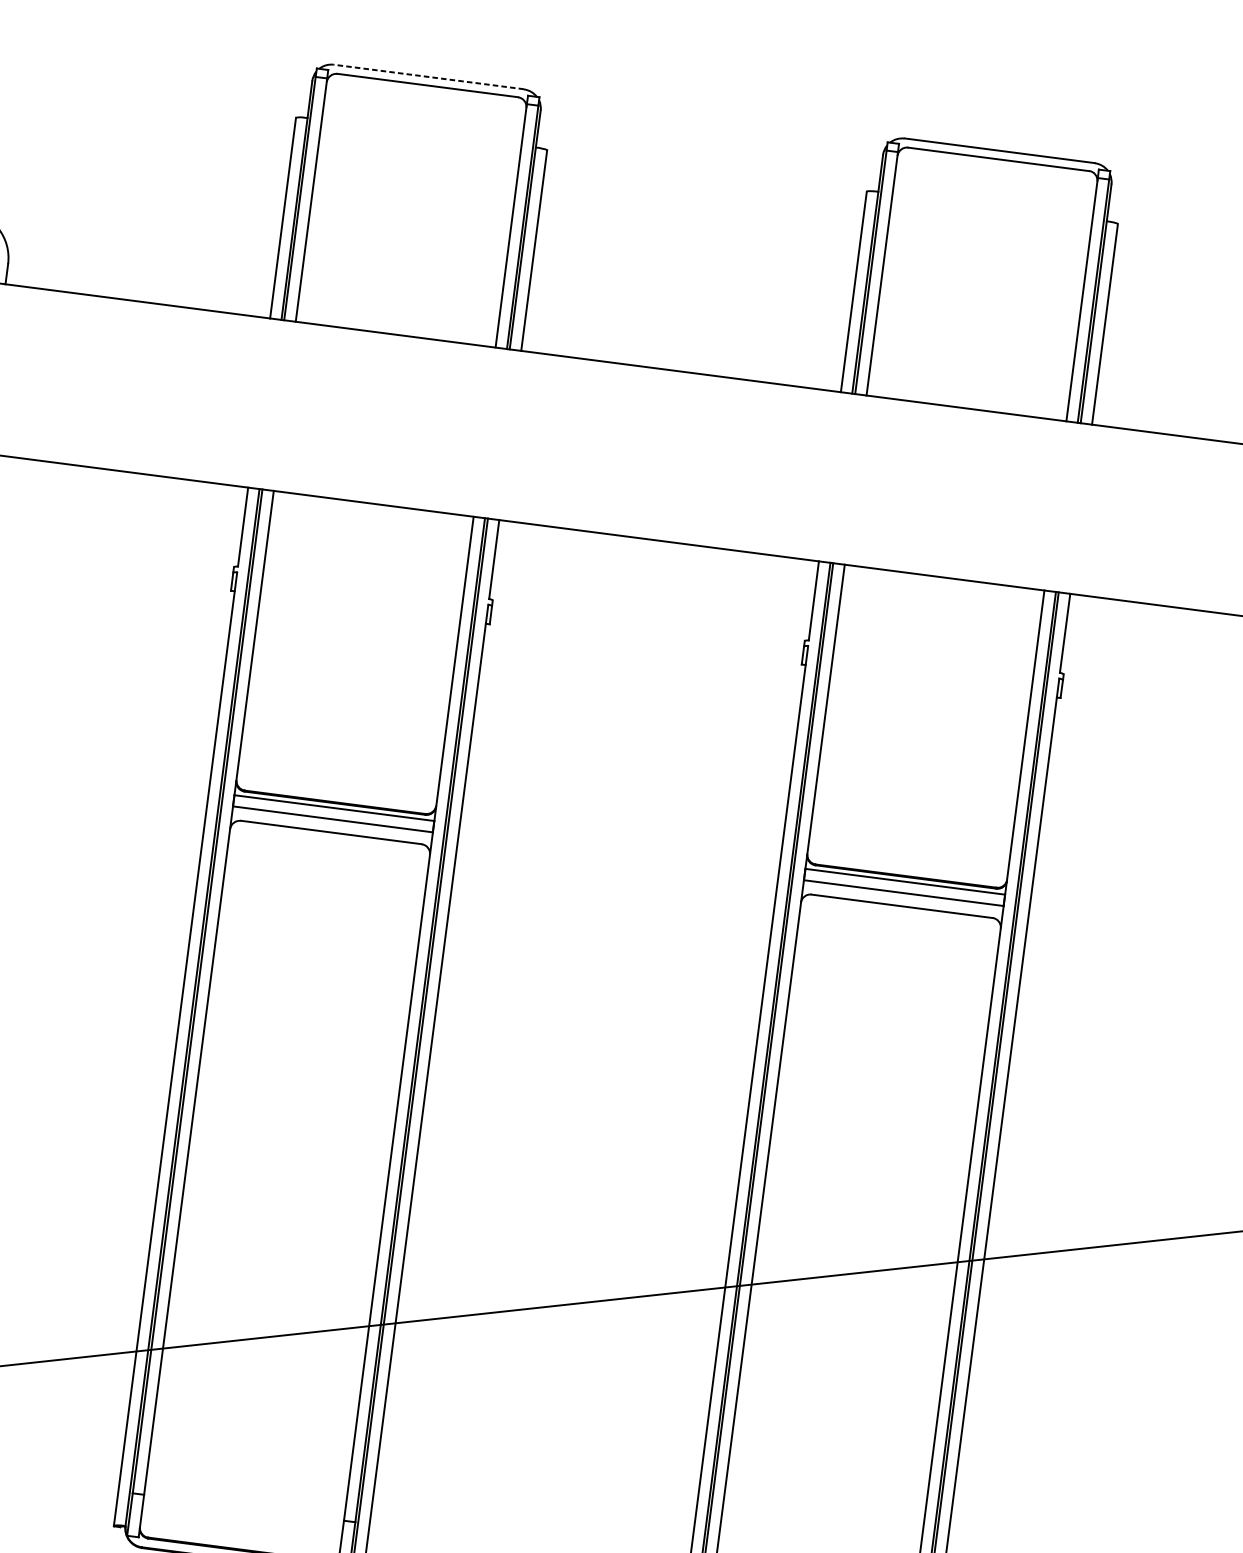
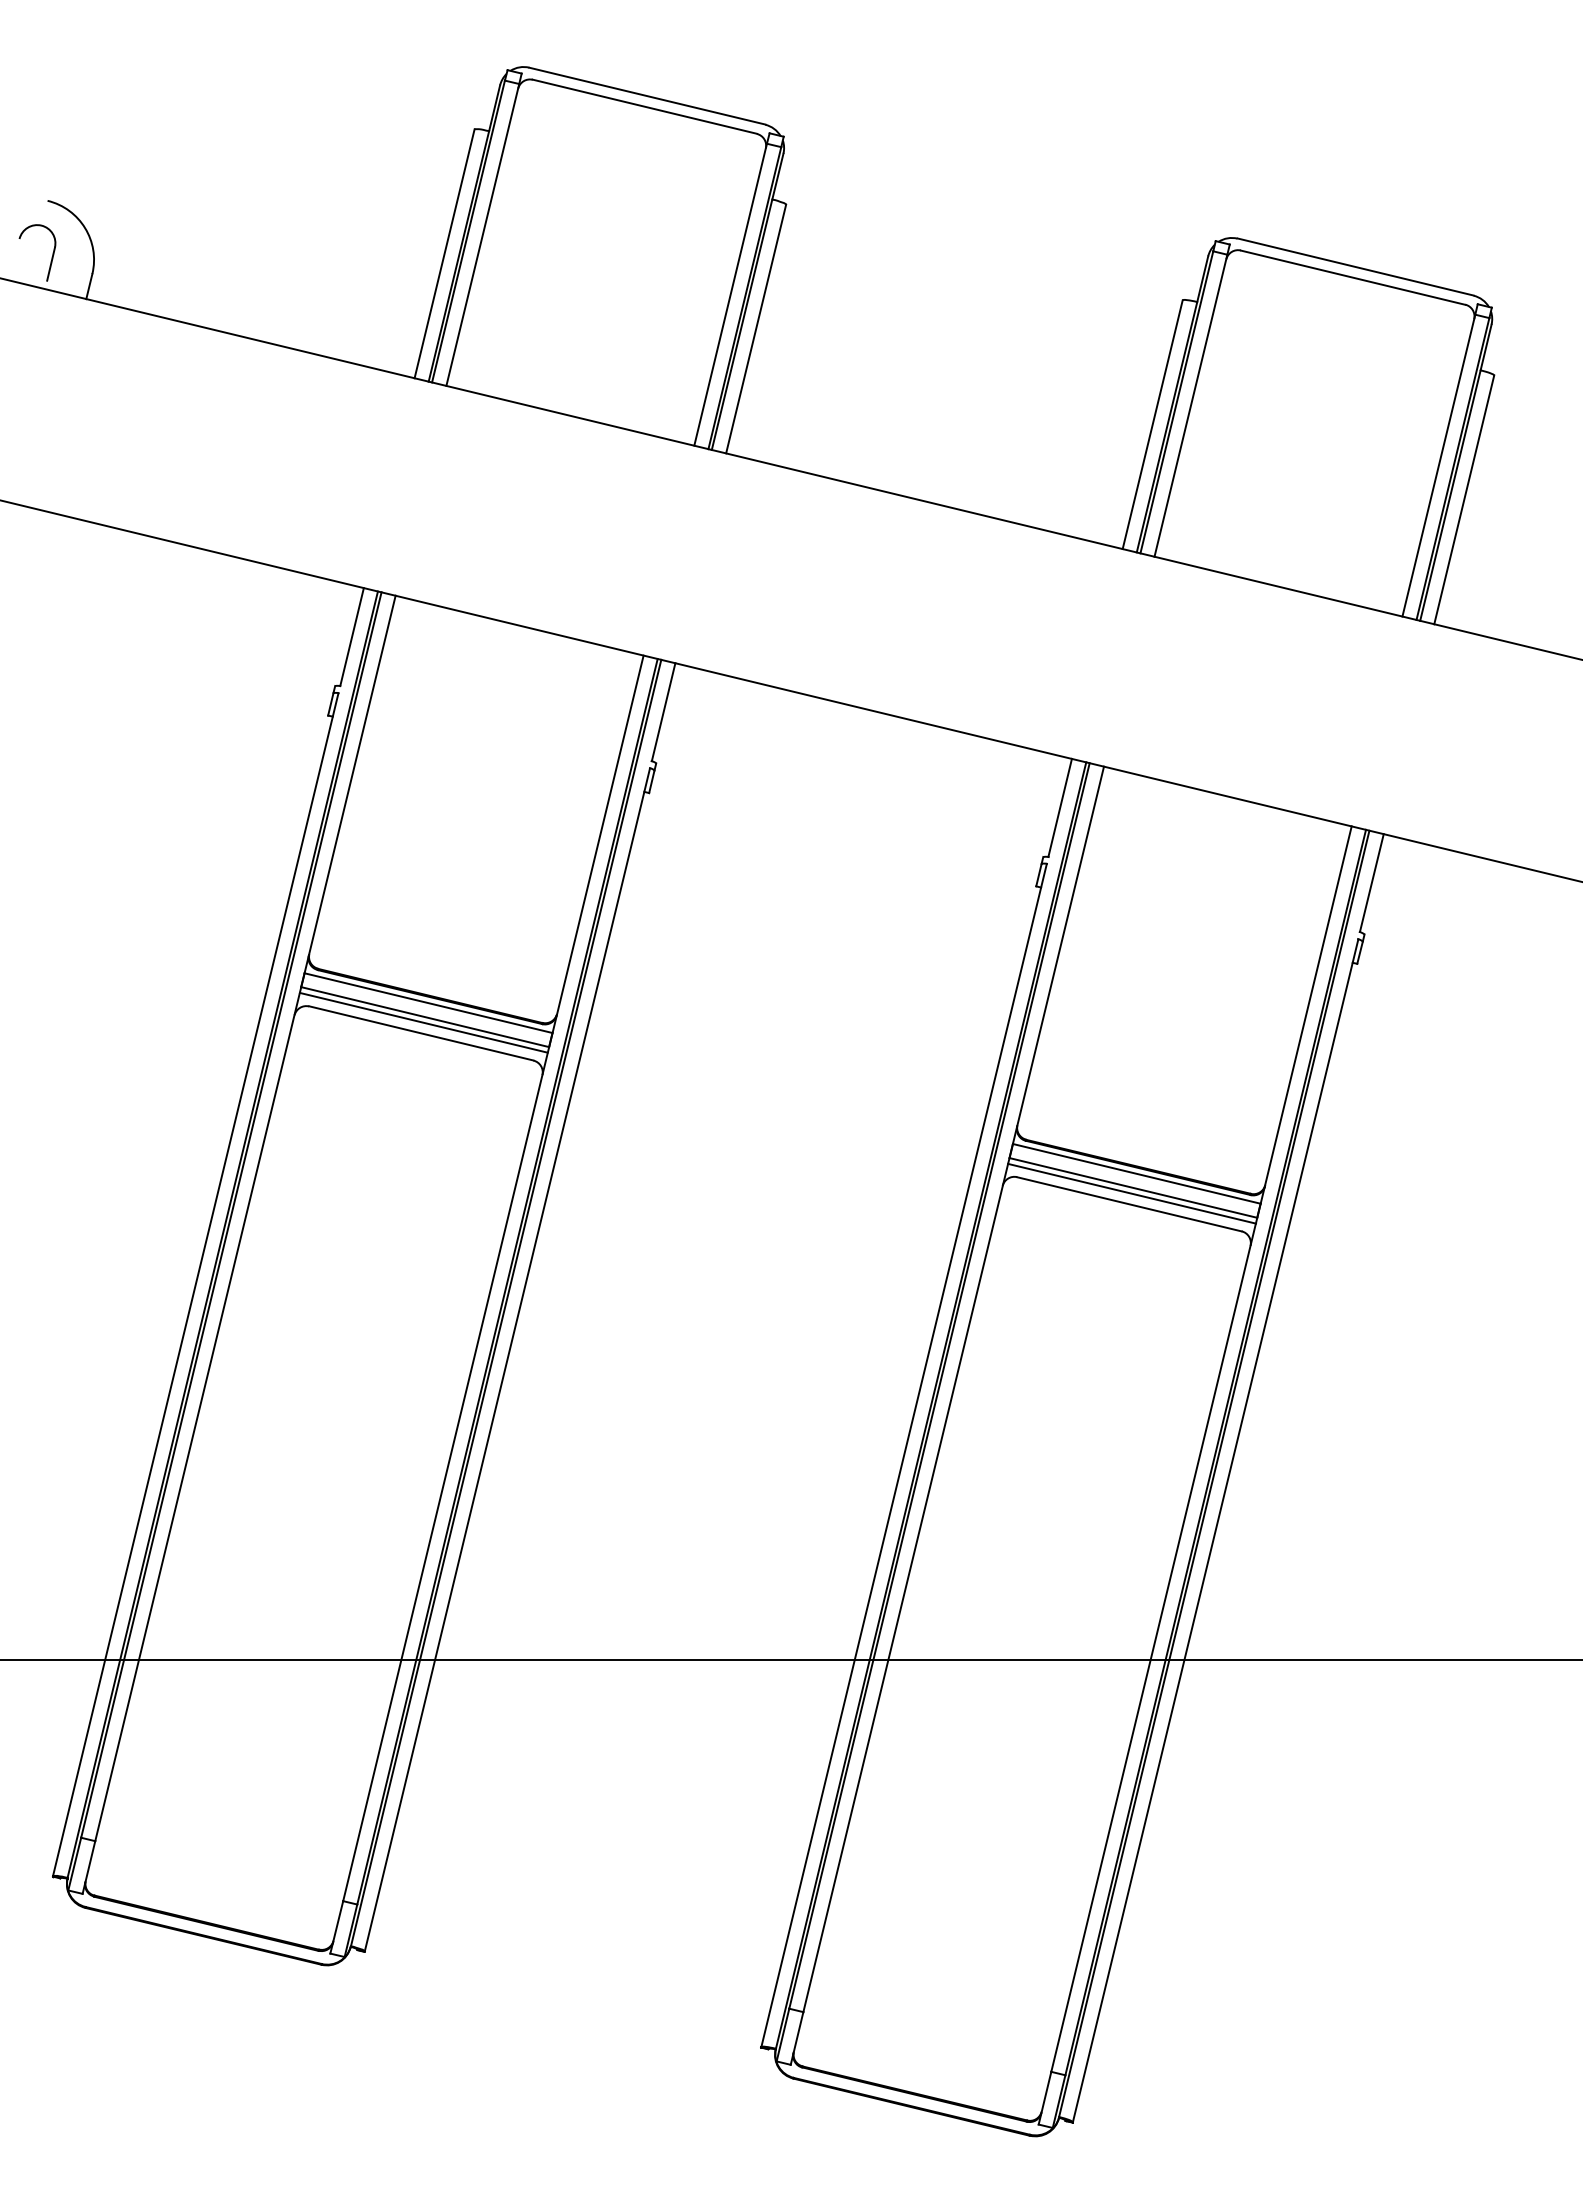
line: (429, 77) -> (647, 96), dashed -> solid
line: (332, 823) -> (423, 1022), added
line: (903, 897) -> (1132, 1193), added

